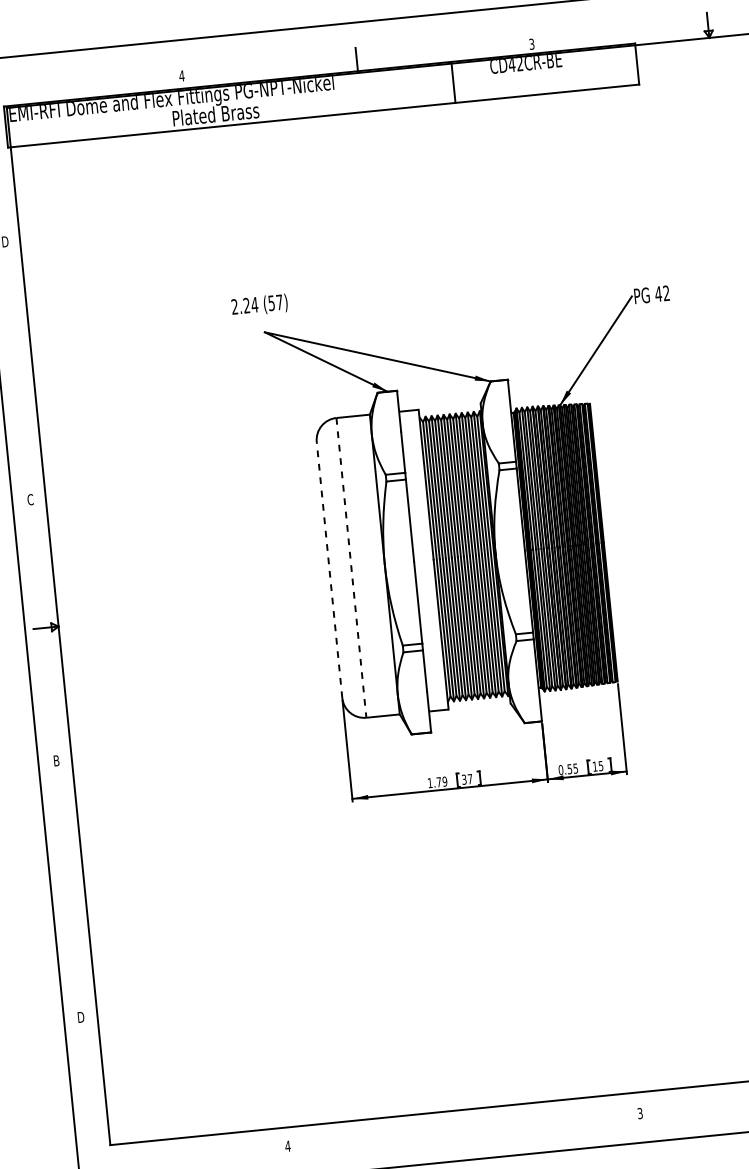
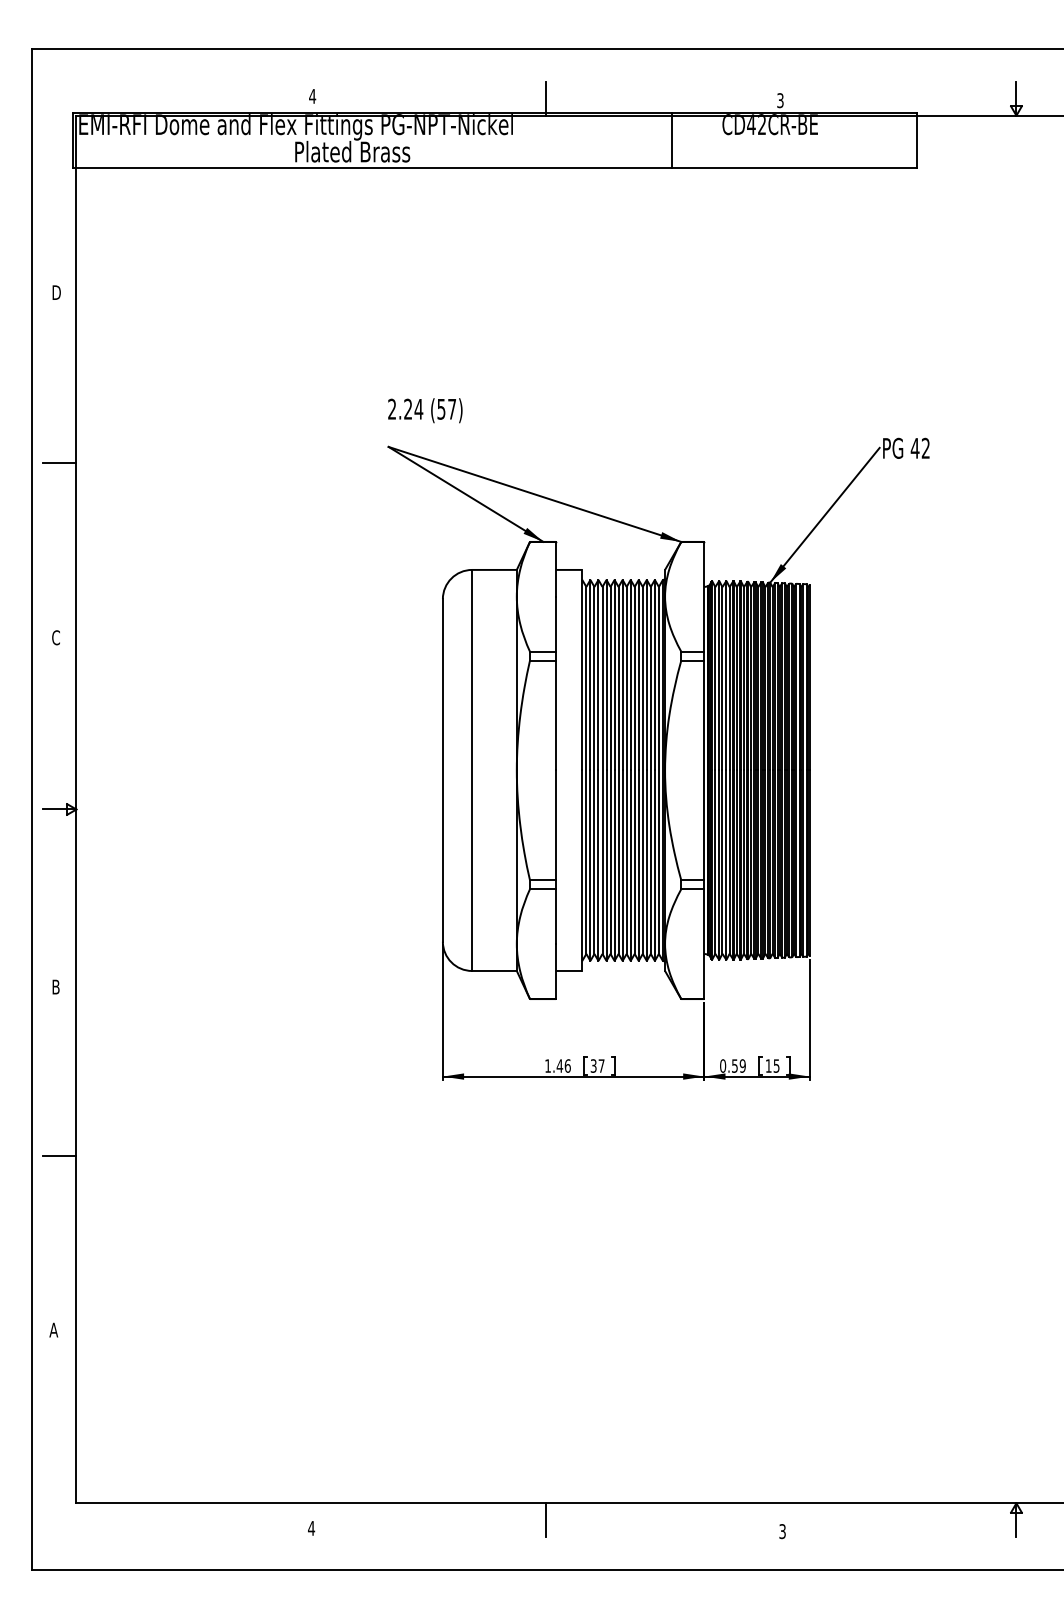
text: (259, 305) -> (425, 410), moved
line: (20, 368) -> (59, 462), added
line: (351, 567) -> (472, 770), dashed -> solid
line: (329, 569) -> (442, 769), dashed -> solid
text: (575, 768) -> (742, 1065), 0.55 -> 0.59
text: (441, 781) -> (563, 1065), 1.79 -> 1.46
line: (71, 887) -> (59, 1156), added
text: (80, 1016) -> (53, 1329), D -> A
line: (462, 1122) -> (546, 1519), added

